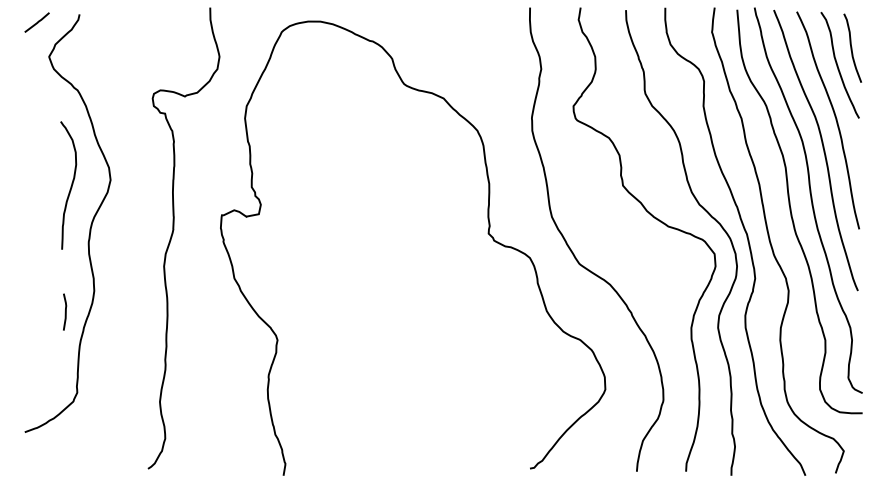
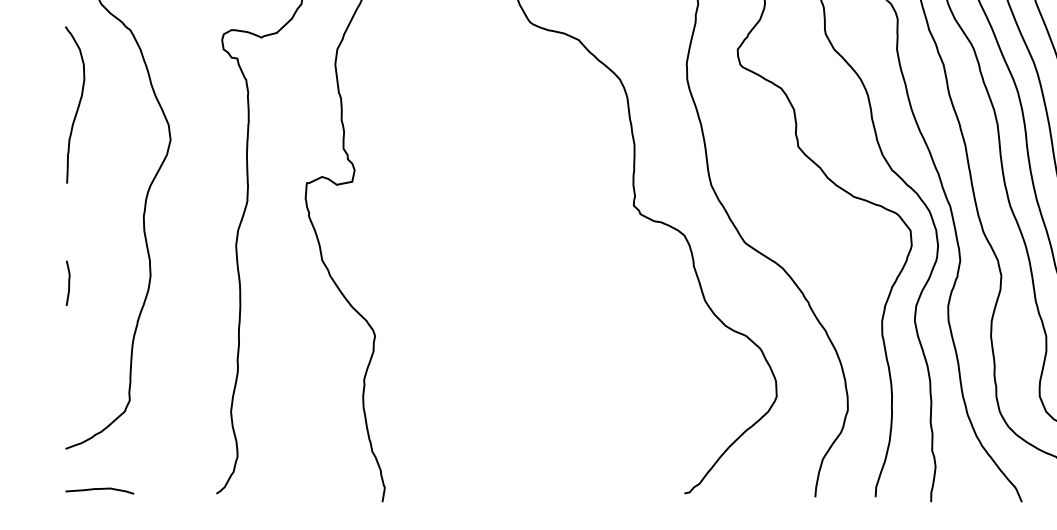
curve: (70, 186) -> (77, 106), moved
curve: (65, 311) -> (68, 282), moved
curve: (52, 465) -> (99, 489), added

